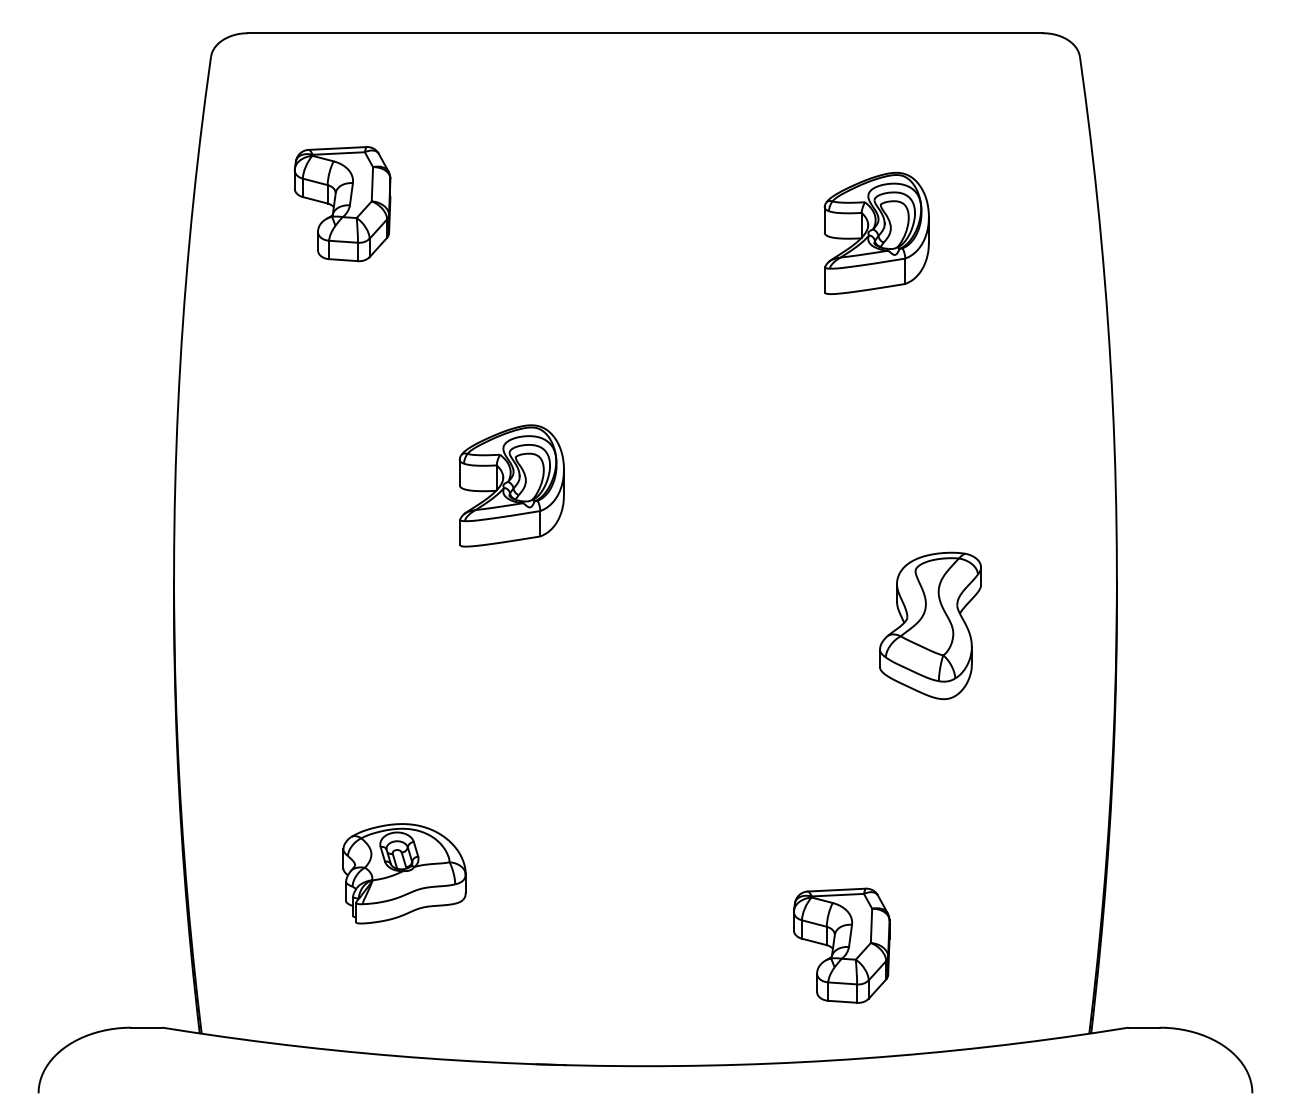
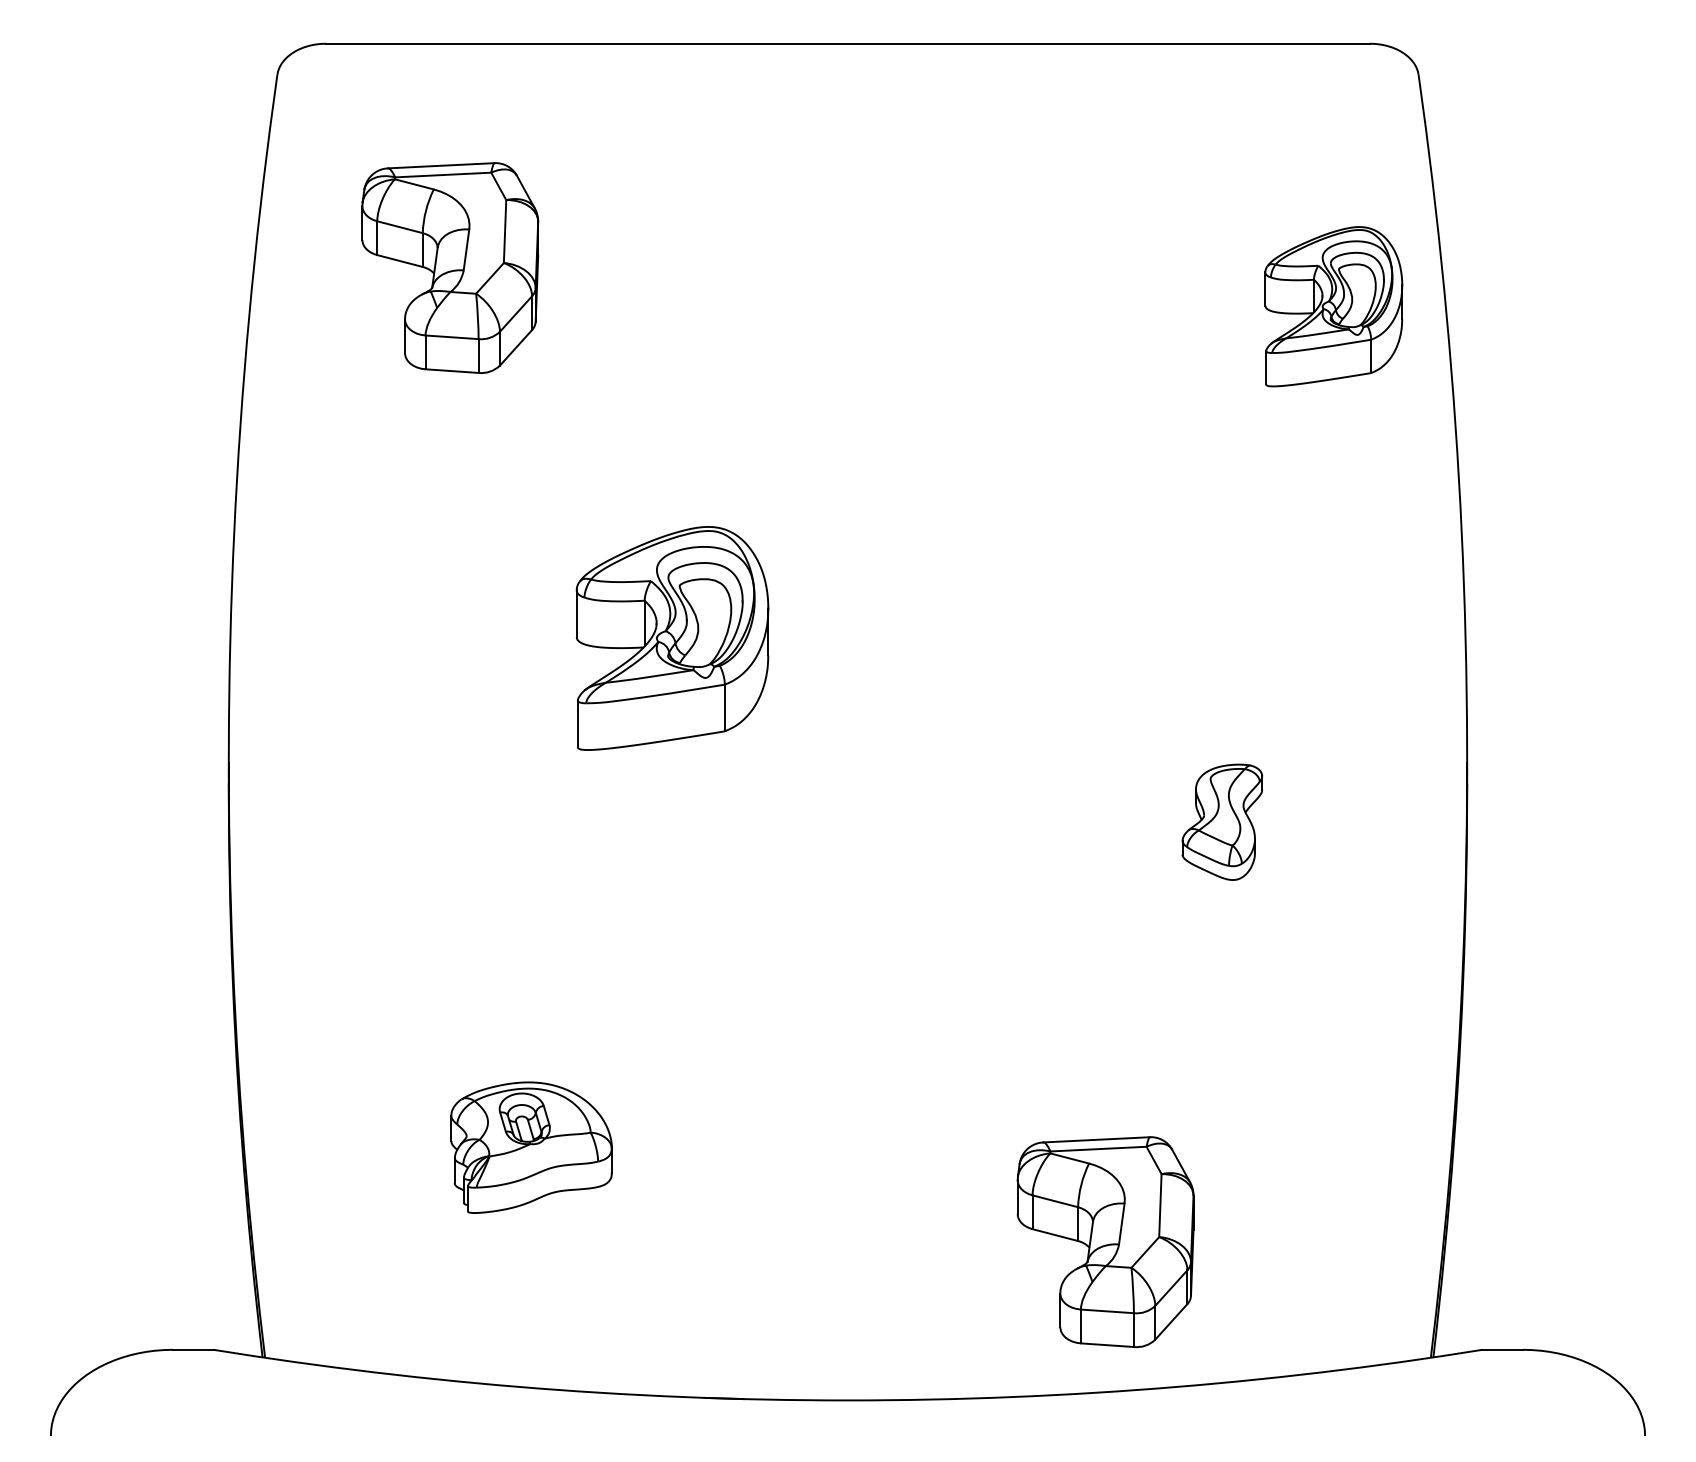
part: (342, 204) -> (449, 268), size x1.4
part: (876, 233) -> (1333, 306), moved
part: (511, 485) -> (672, 637), size x1.4
part: (930, 626) -> (1222, 822), size x0.6
part: (841, 945) -> (1105, 1242), size x1.4

